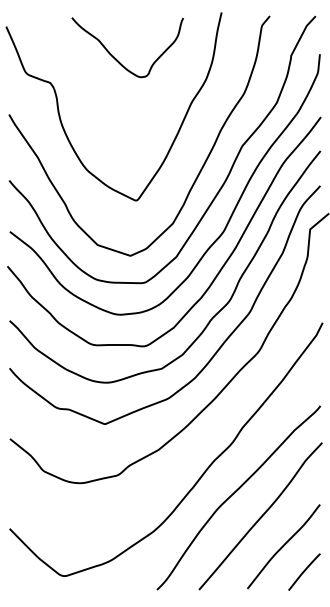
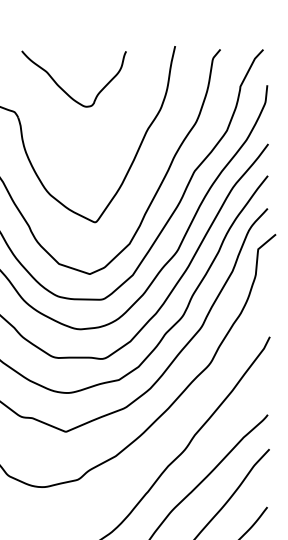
curve: (116, 58) -> (63, 89), moved

